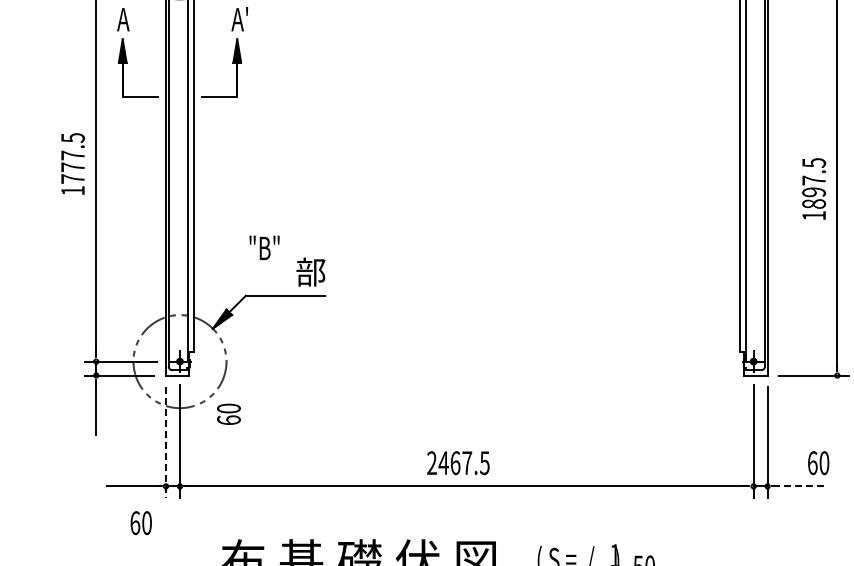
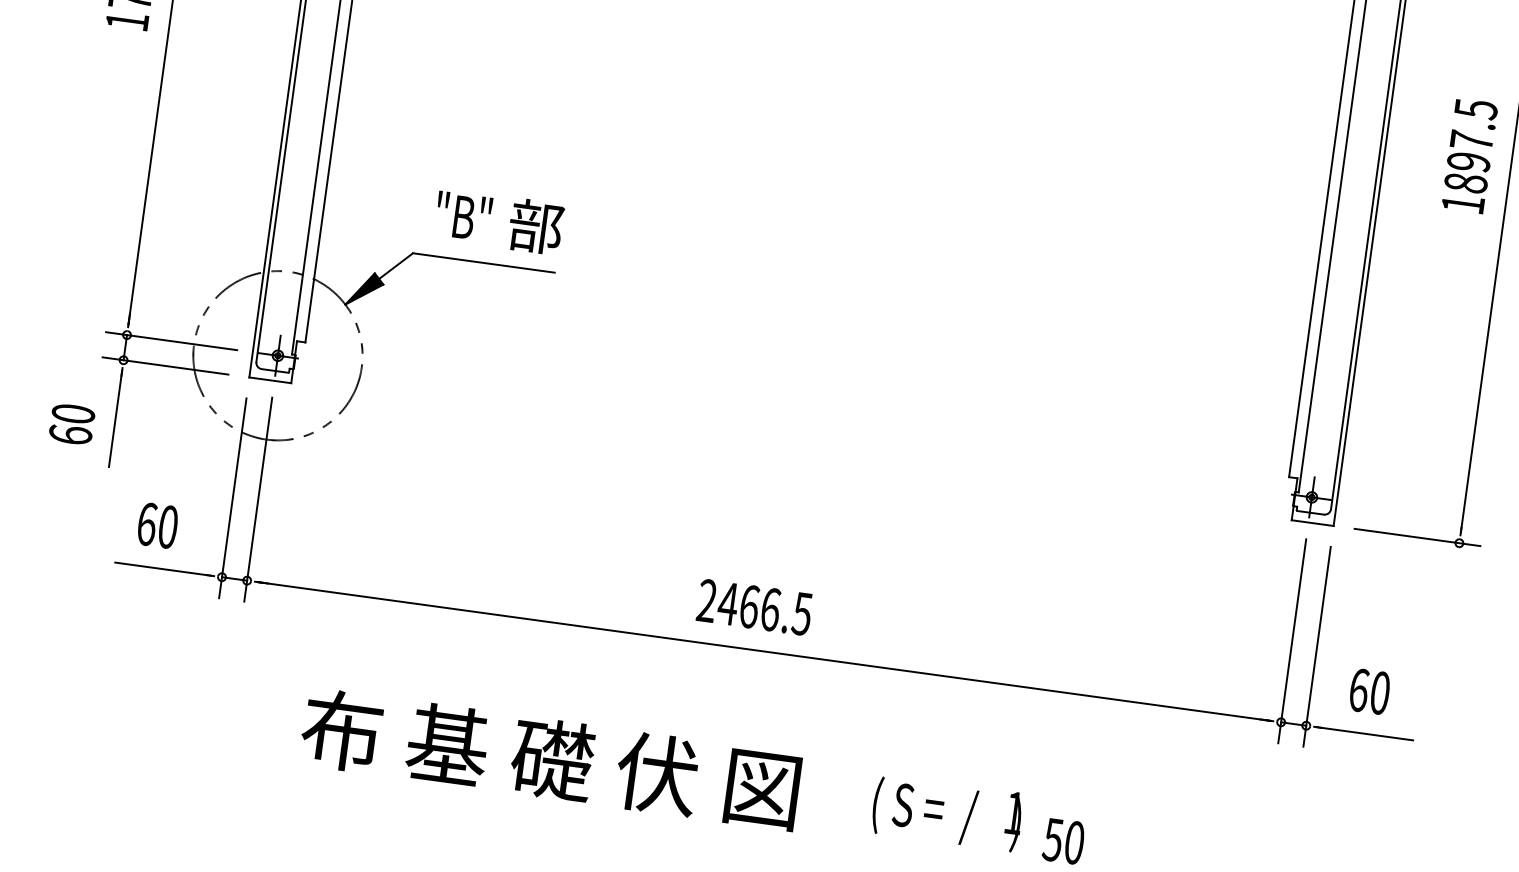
text: (814, 188) -> (1470, 155), moved
text: (264, 247) -> (463, 215), moved
text: (228, 413) -> (71, 422), moved
line: (166, 443) -> (233, 499), dashed -> solid
text: (467, 463) -> (771, 610), 2467.5 -> 2466.5
text: (818, 463) -> (1369, 692), moved
line: (800, 486) -> (1365, 734), dashed -> solid
text: (140, 523) -> (156, 526), moved

